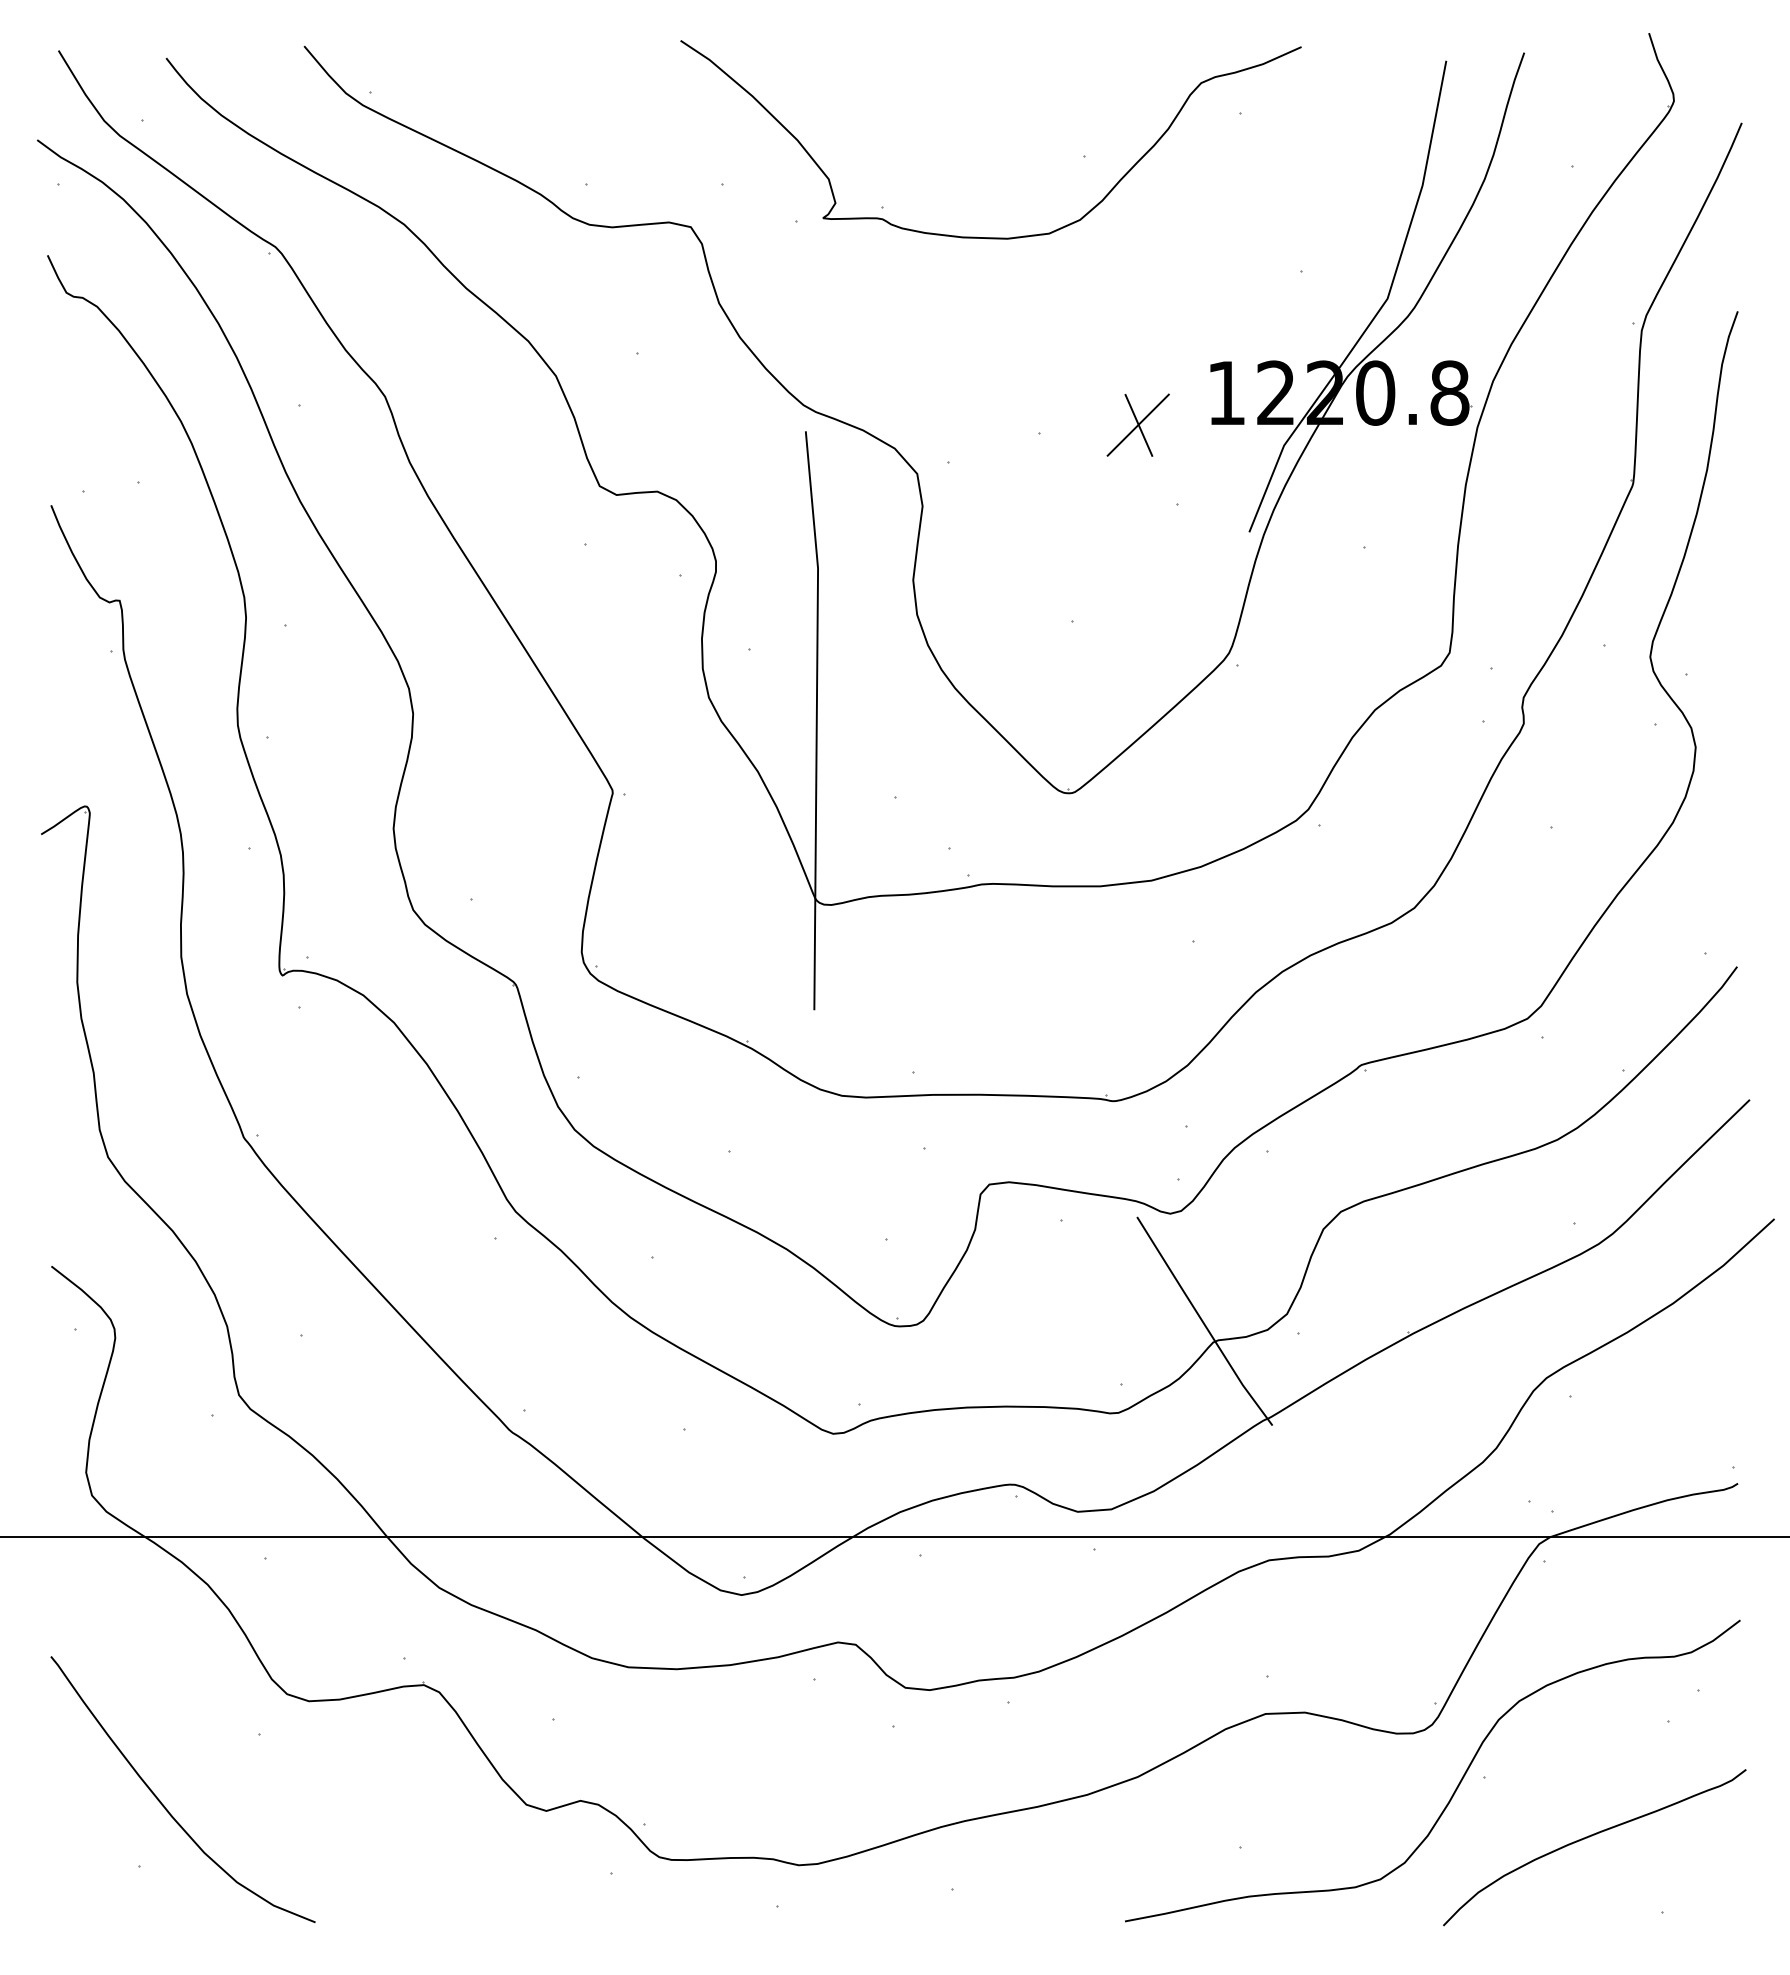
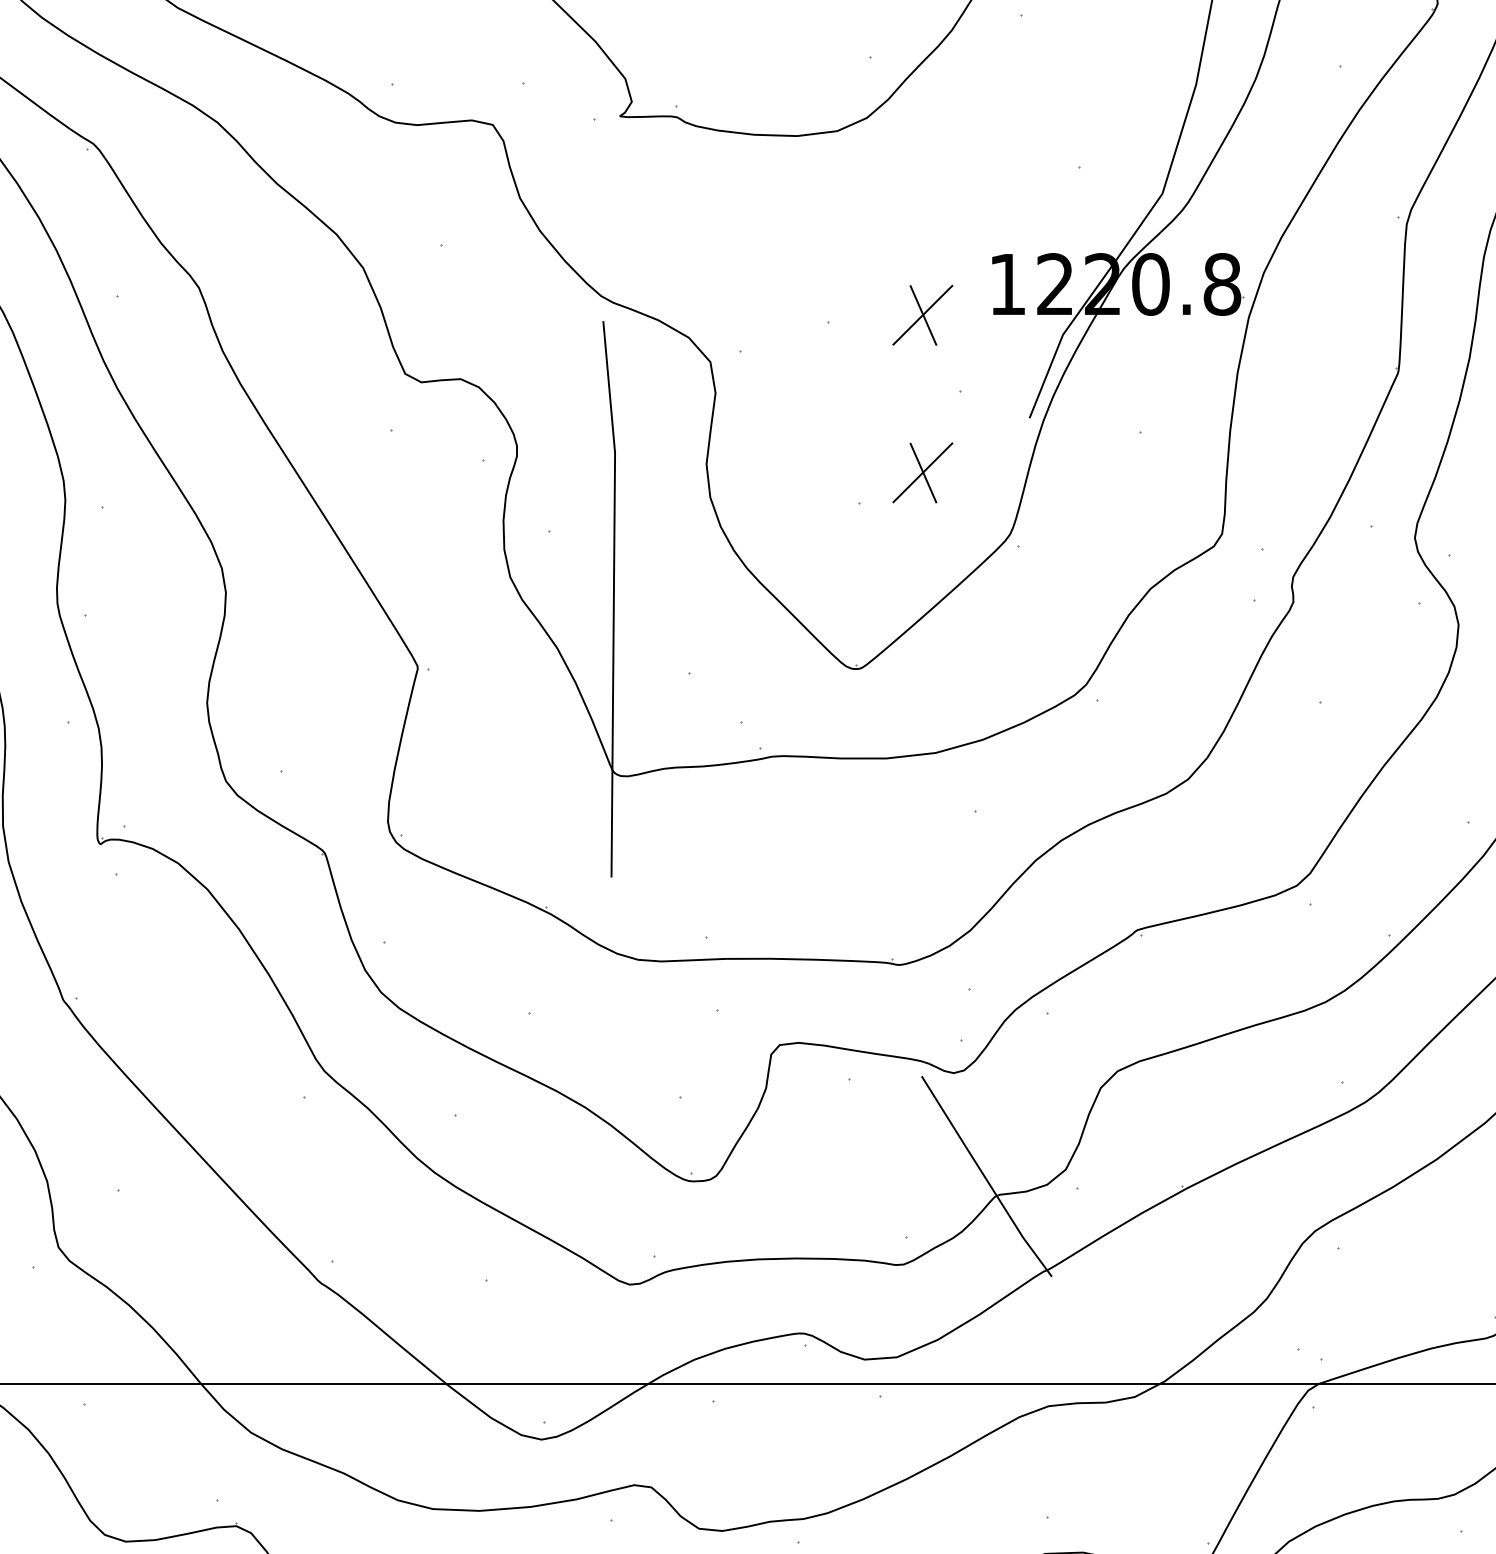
part: (1137, 588) -> (922, 472), added

